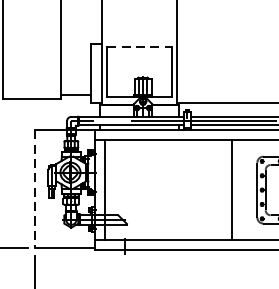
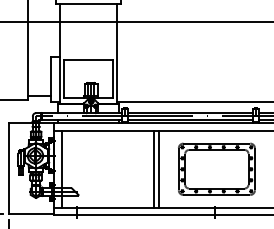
line: (139, 46) -> (88, 59), dashed -> solid
line: (224, 189) -> (153, 168), added
line: (35, 190) -> (8, 169), dashed -> solid

